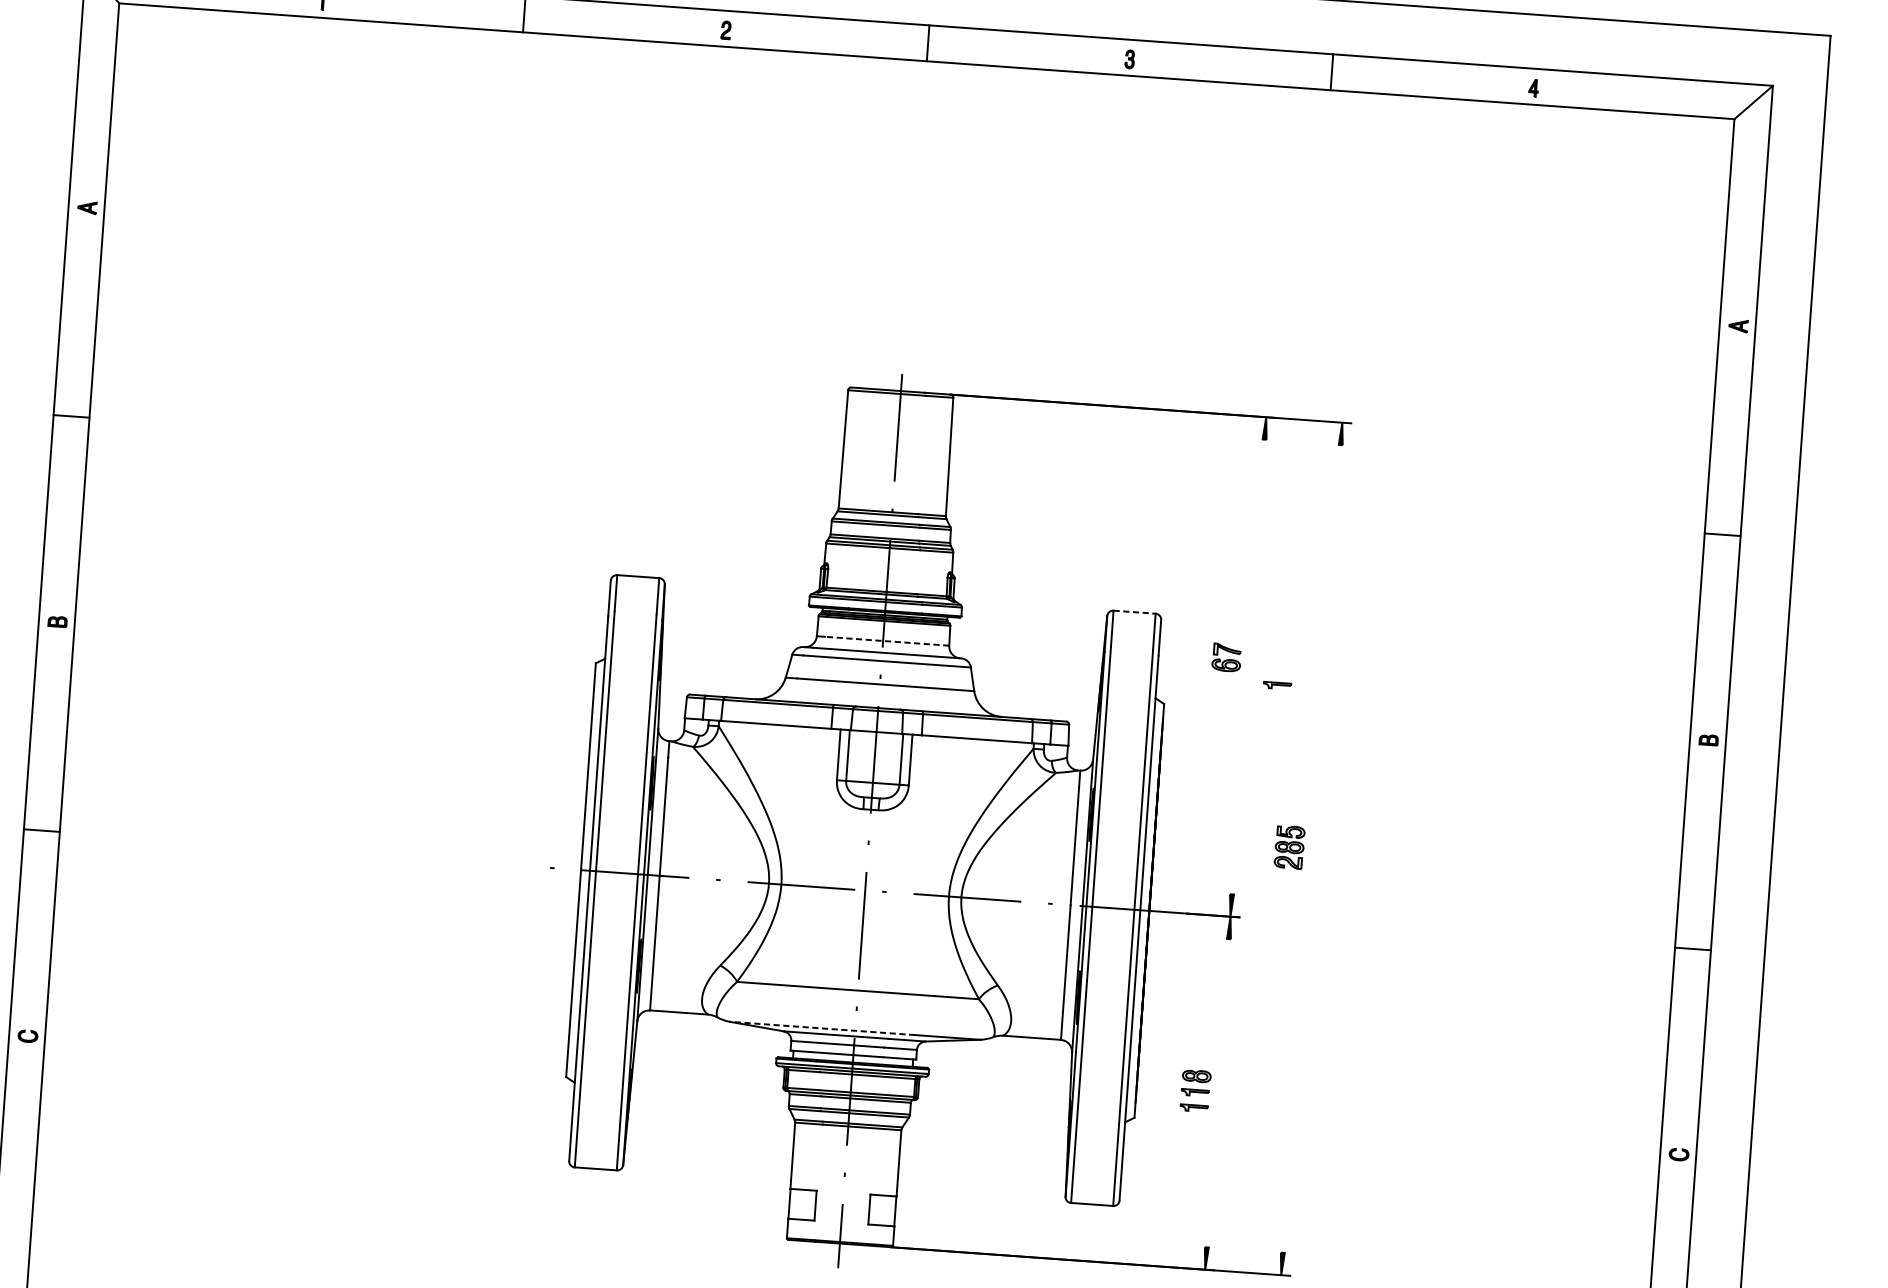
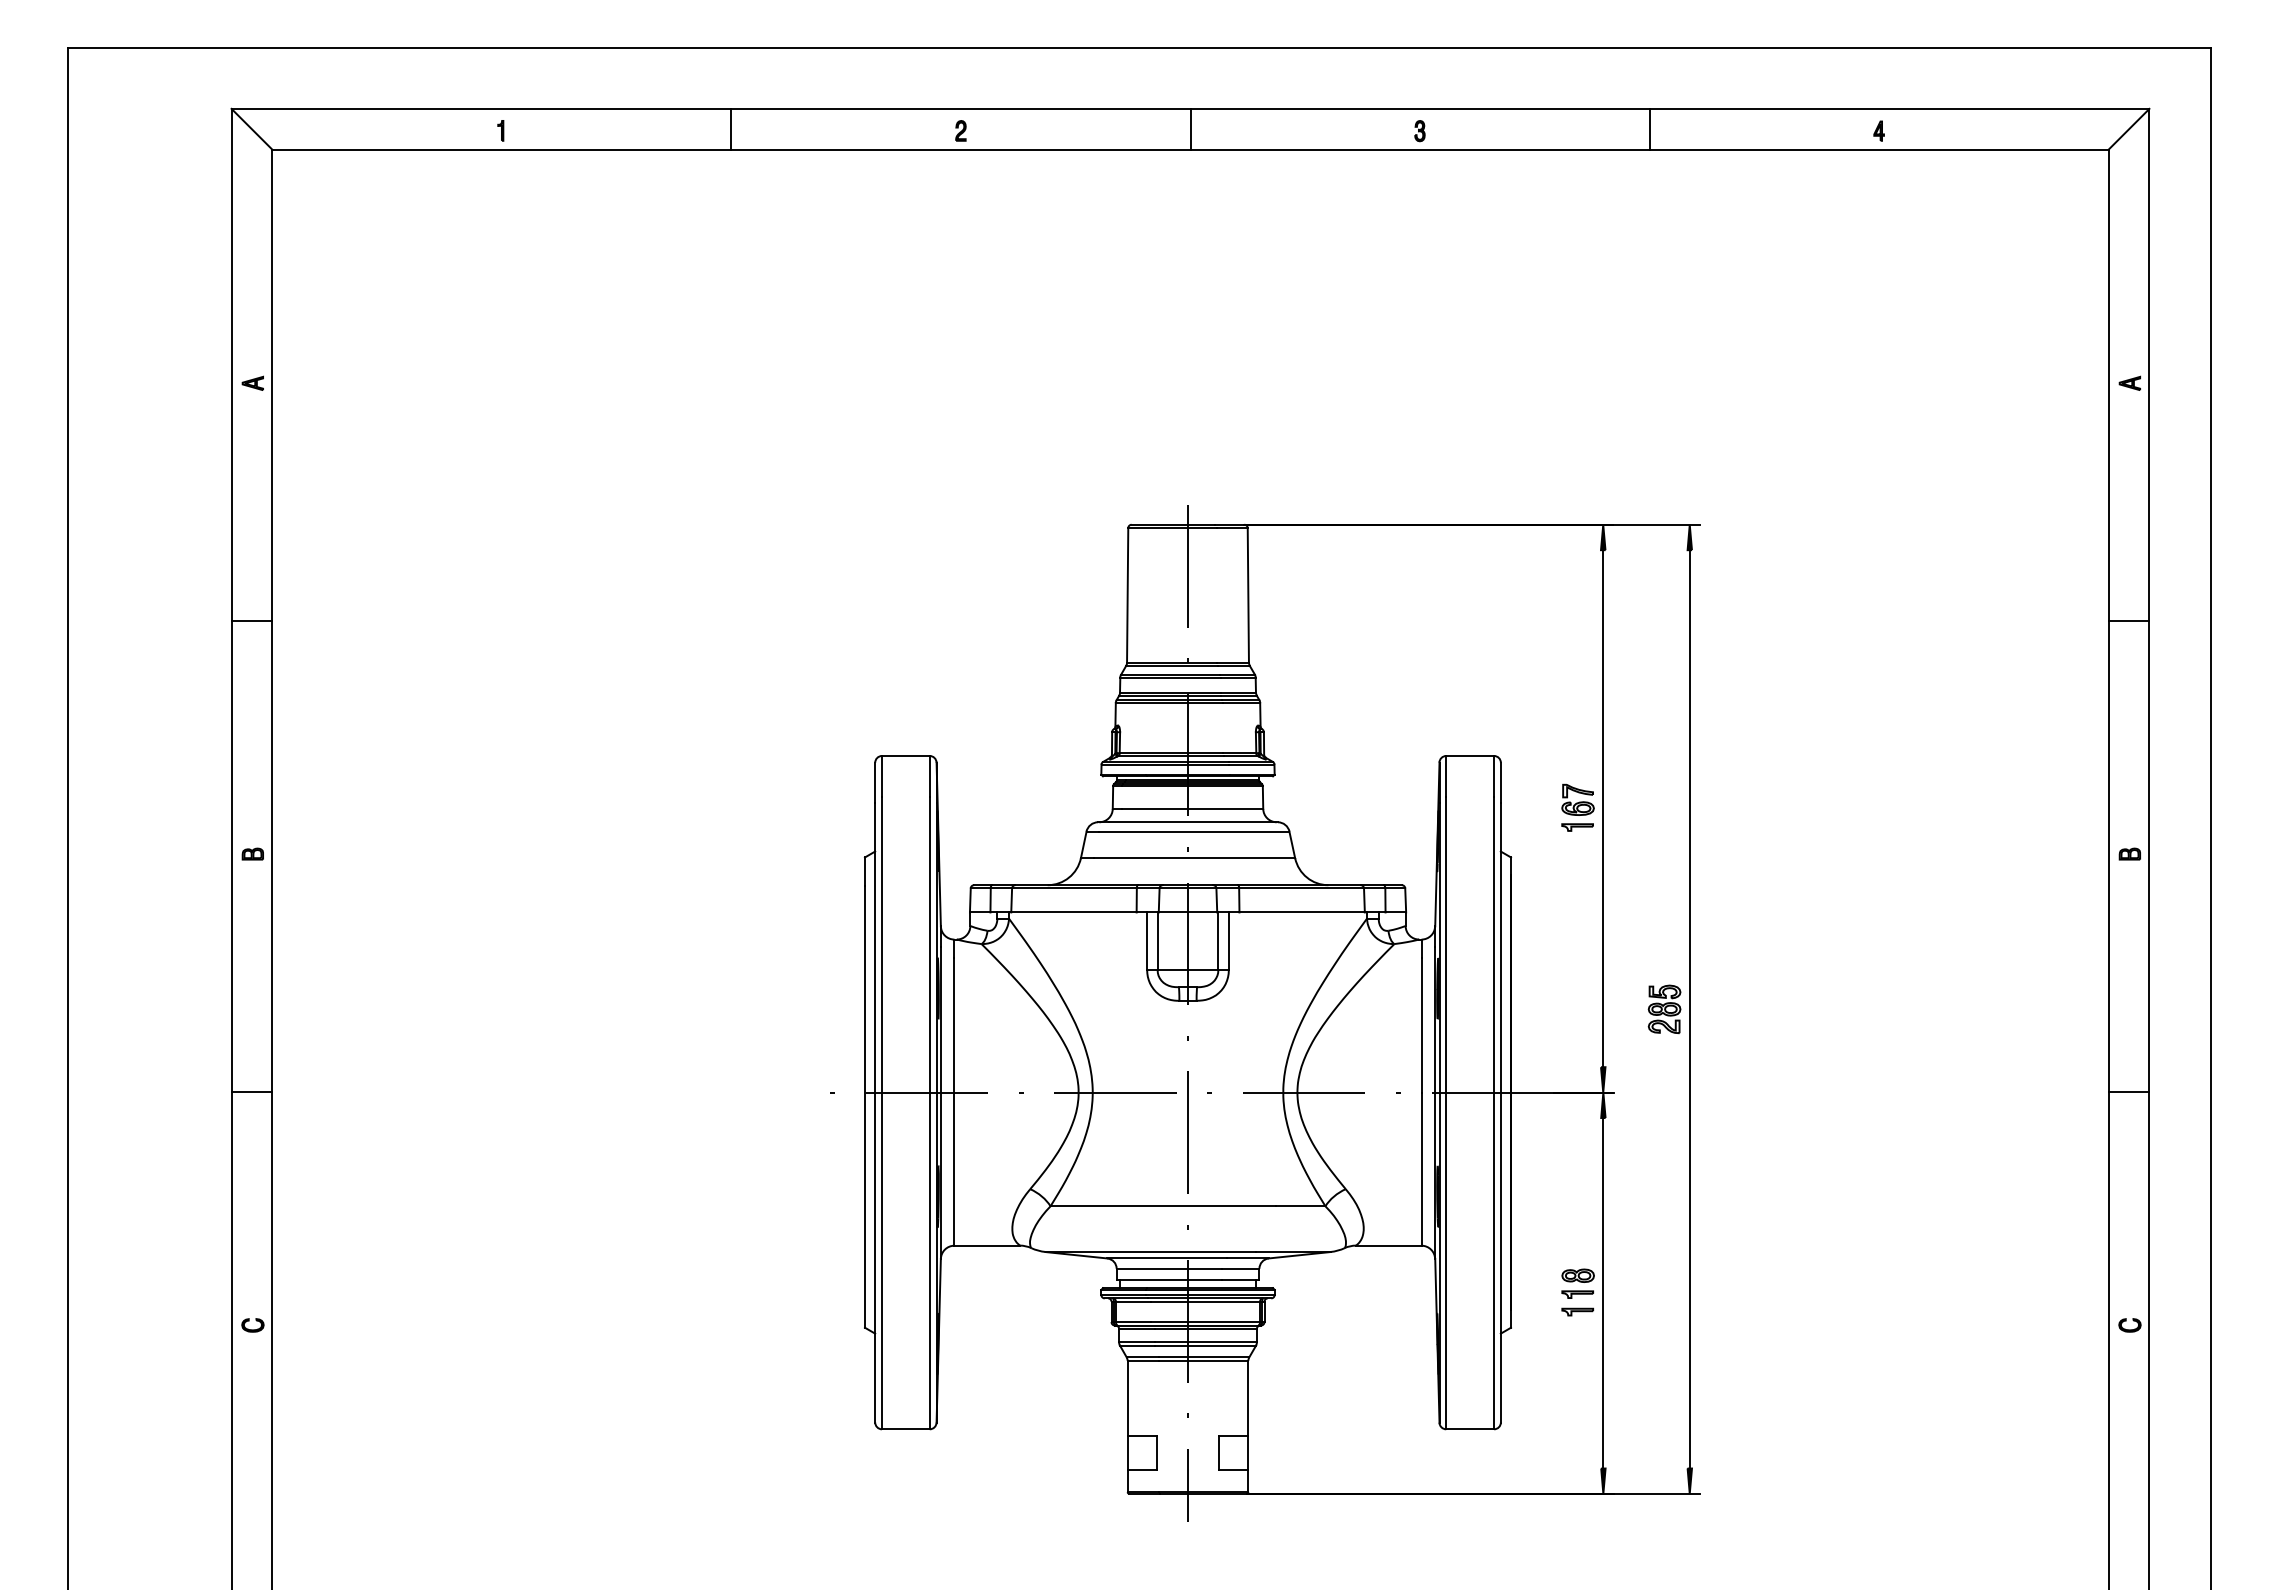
line: (1134, 611) -> (1470, 755), dashed -> solid
line: (887, 640) -> (1192, 808), dashed -> solid
line: (1248, 666) -> (1603, 808), added
part: (1277, 685) -> (1577, 827), moved
line: (1311, 849) -> (1689, 1009), added
line: (822, 1028) -> (1150, 1252), dashed -> solid
line: (1218, 1093) -> (1603, 1293), added

